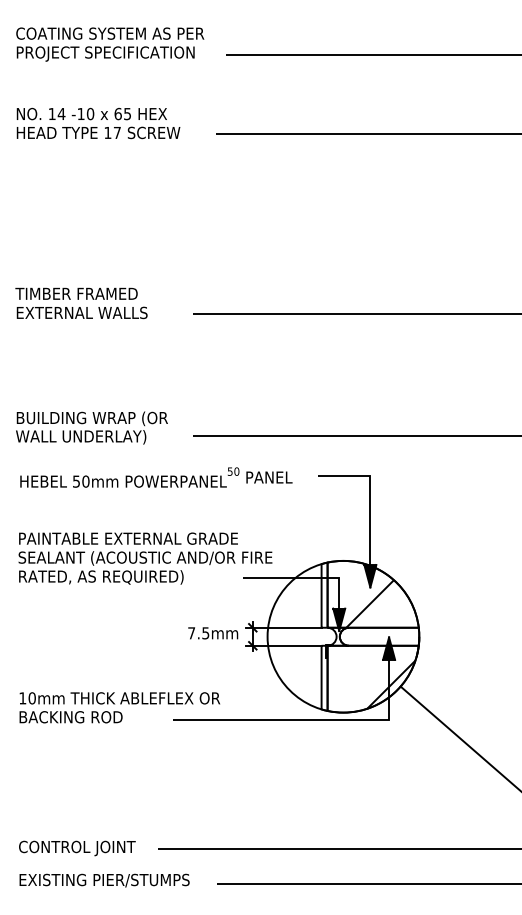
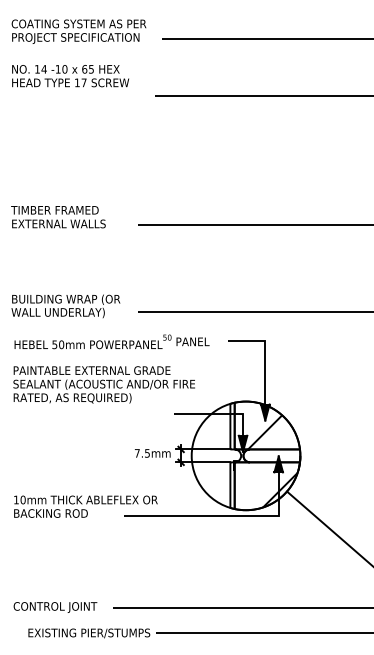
text: (98, 123) -> (70, 76), moved
text: (145, 558) -> (104, 384), moved
text: (104, 880) -> (89, 633), moved

